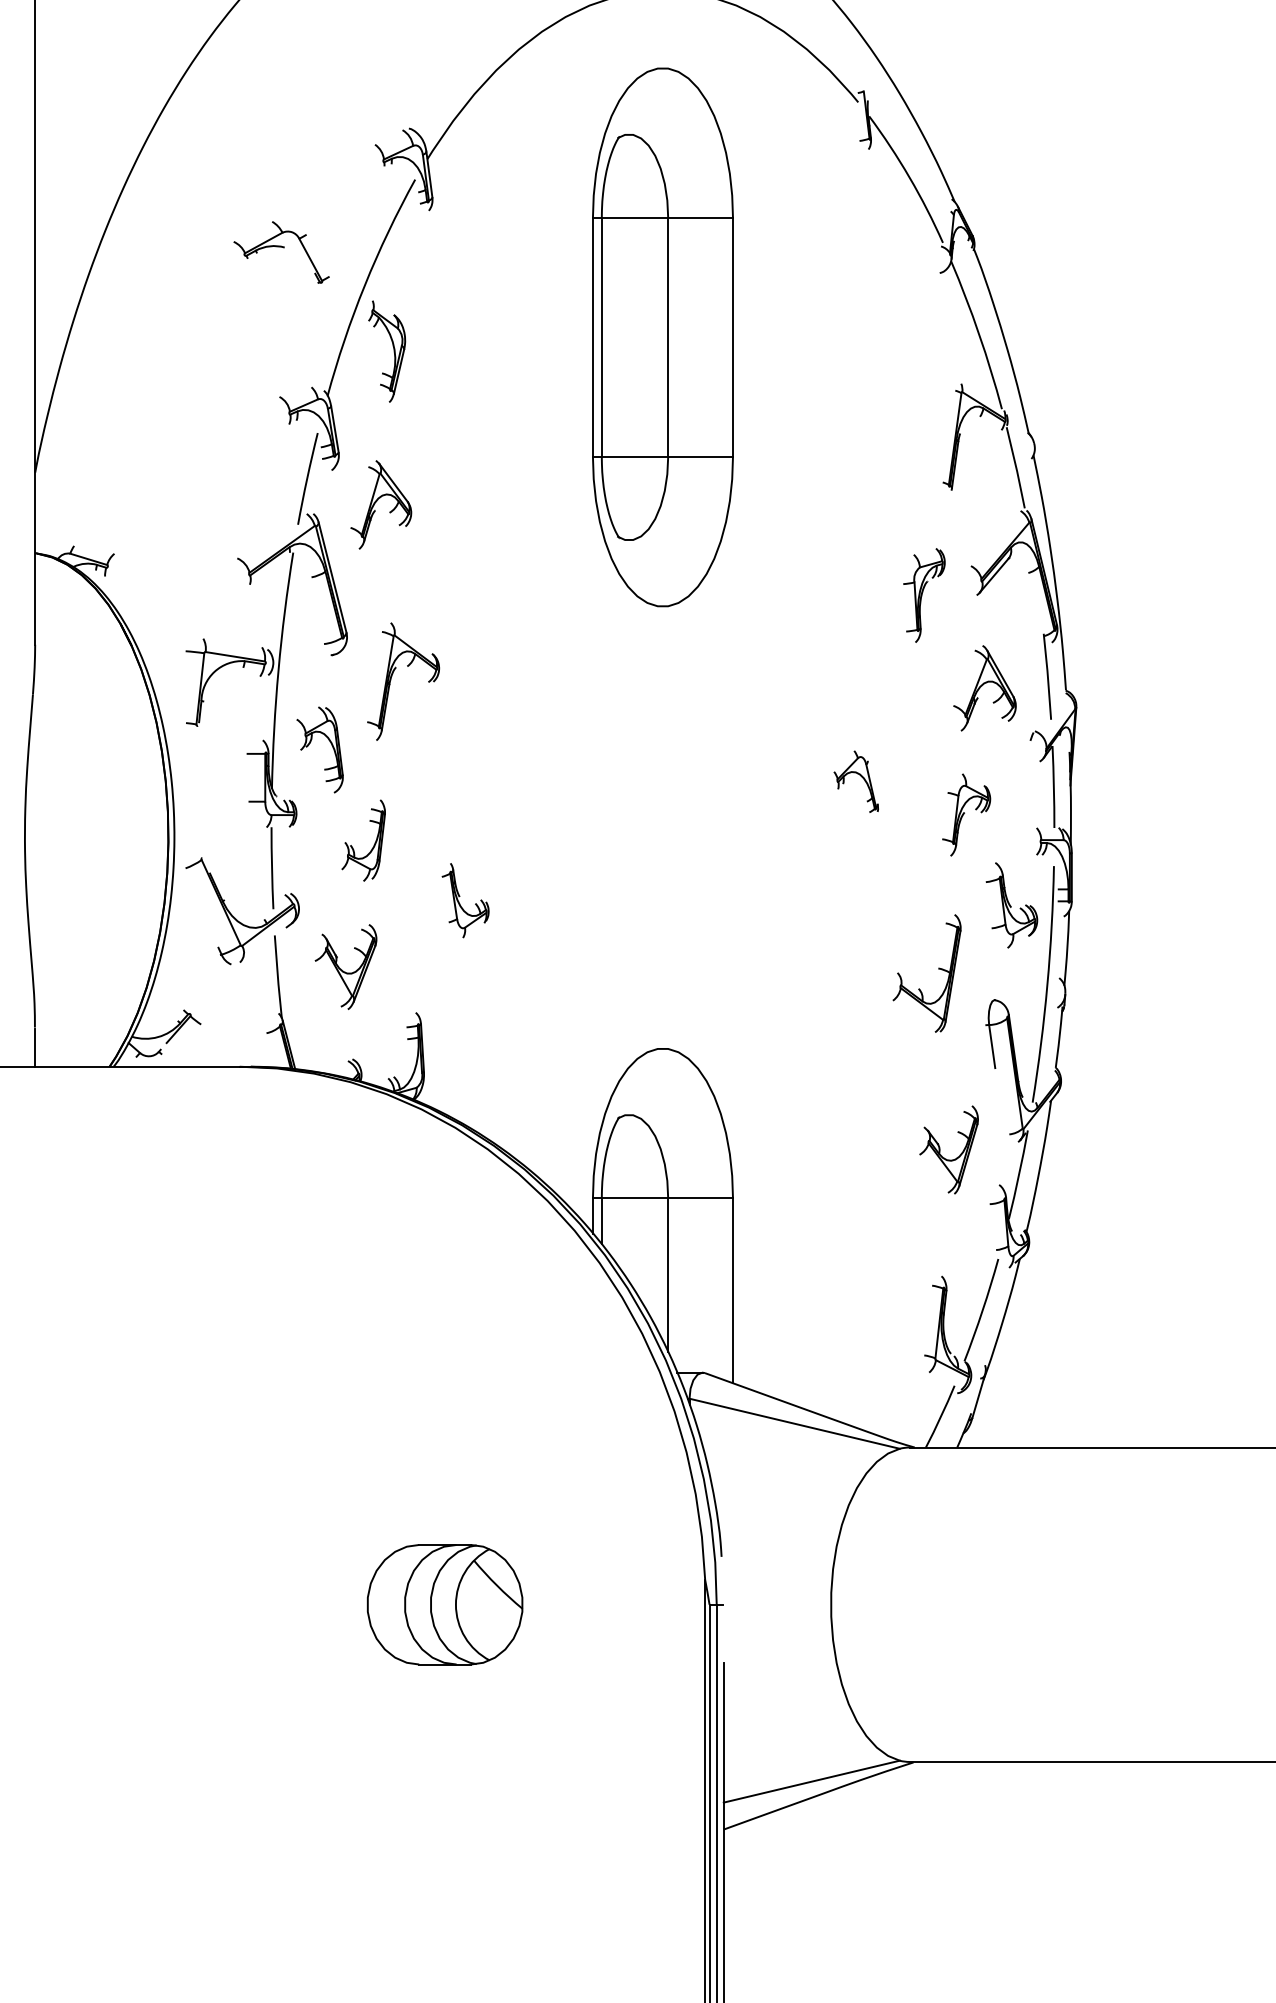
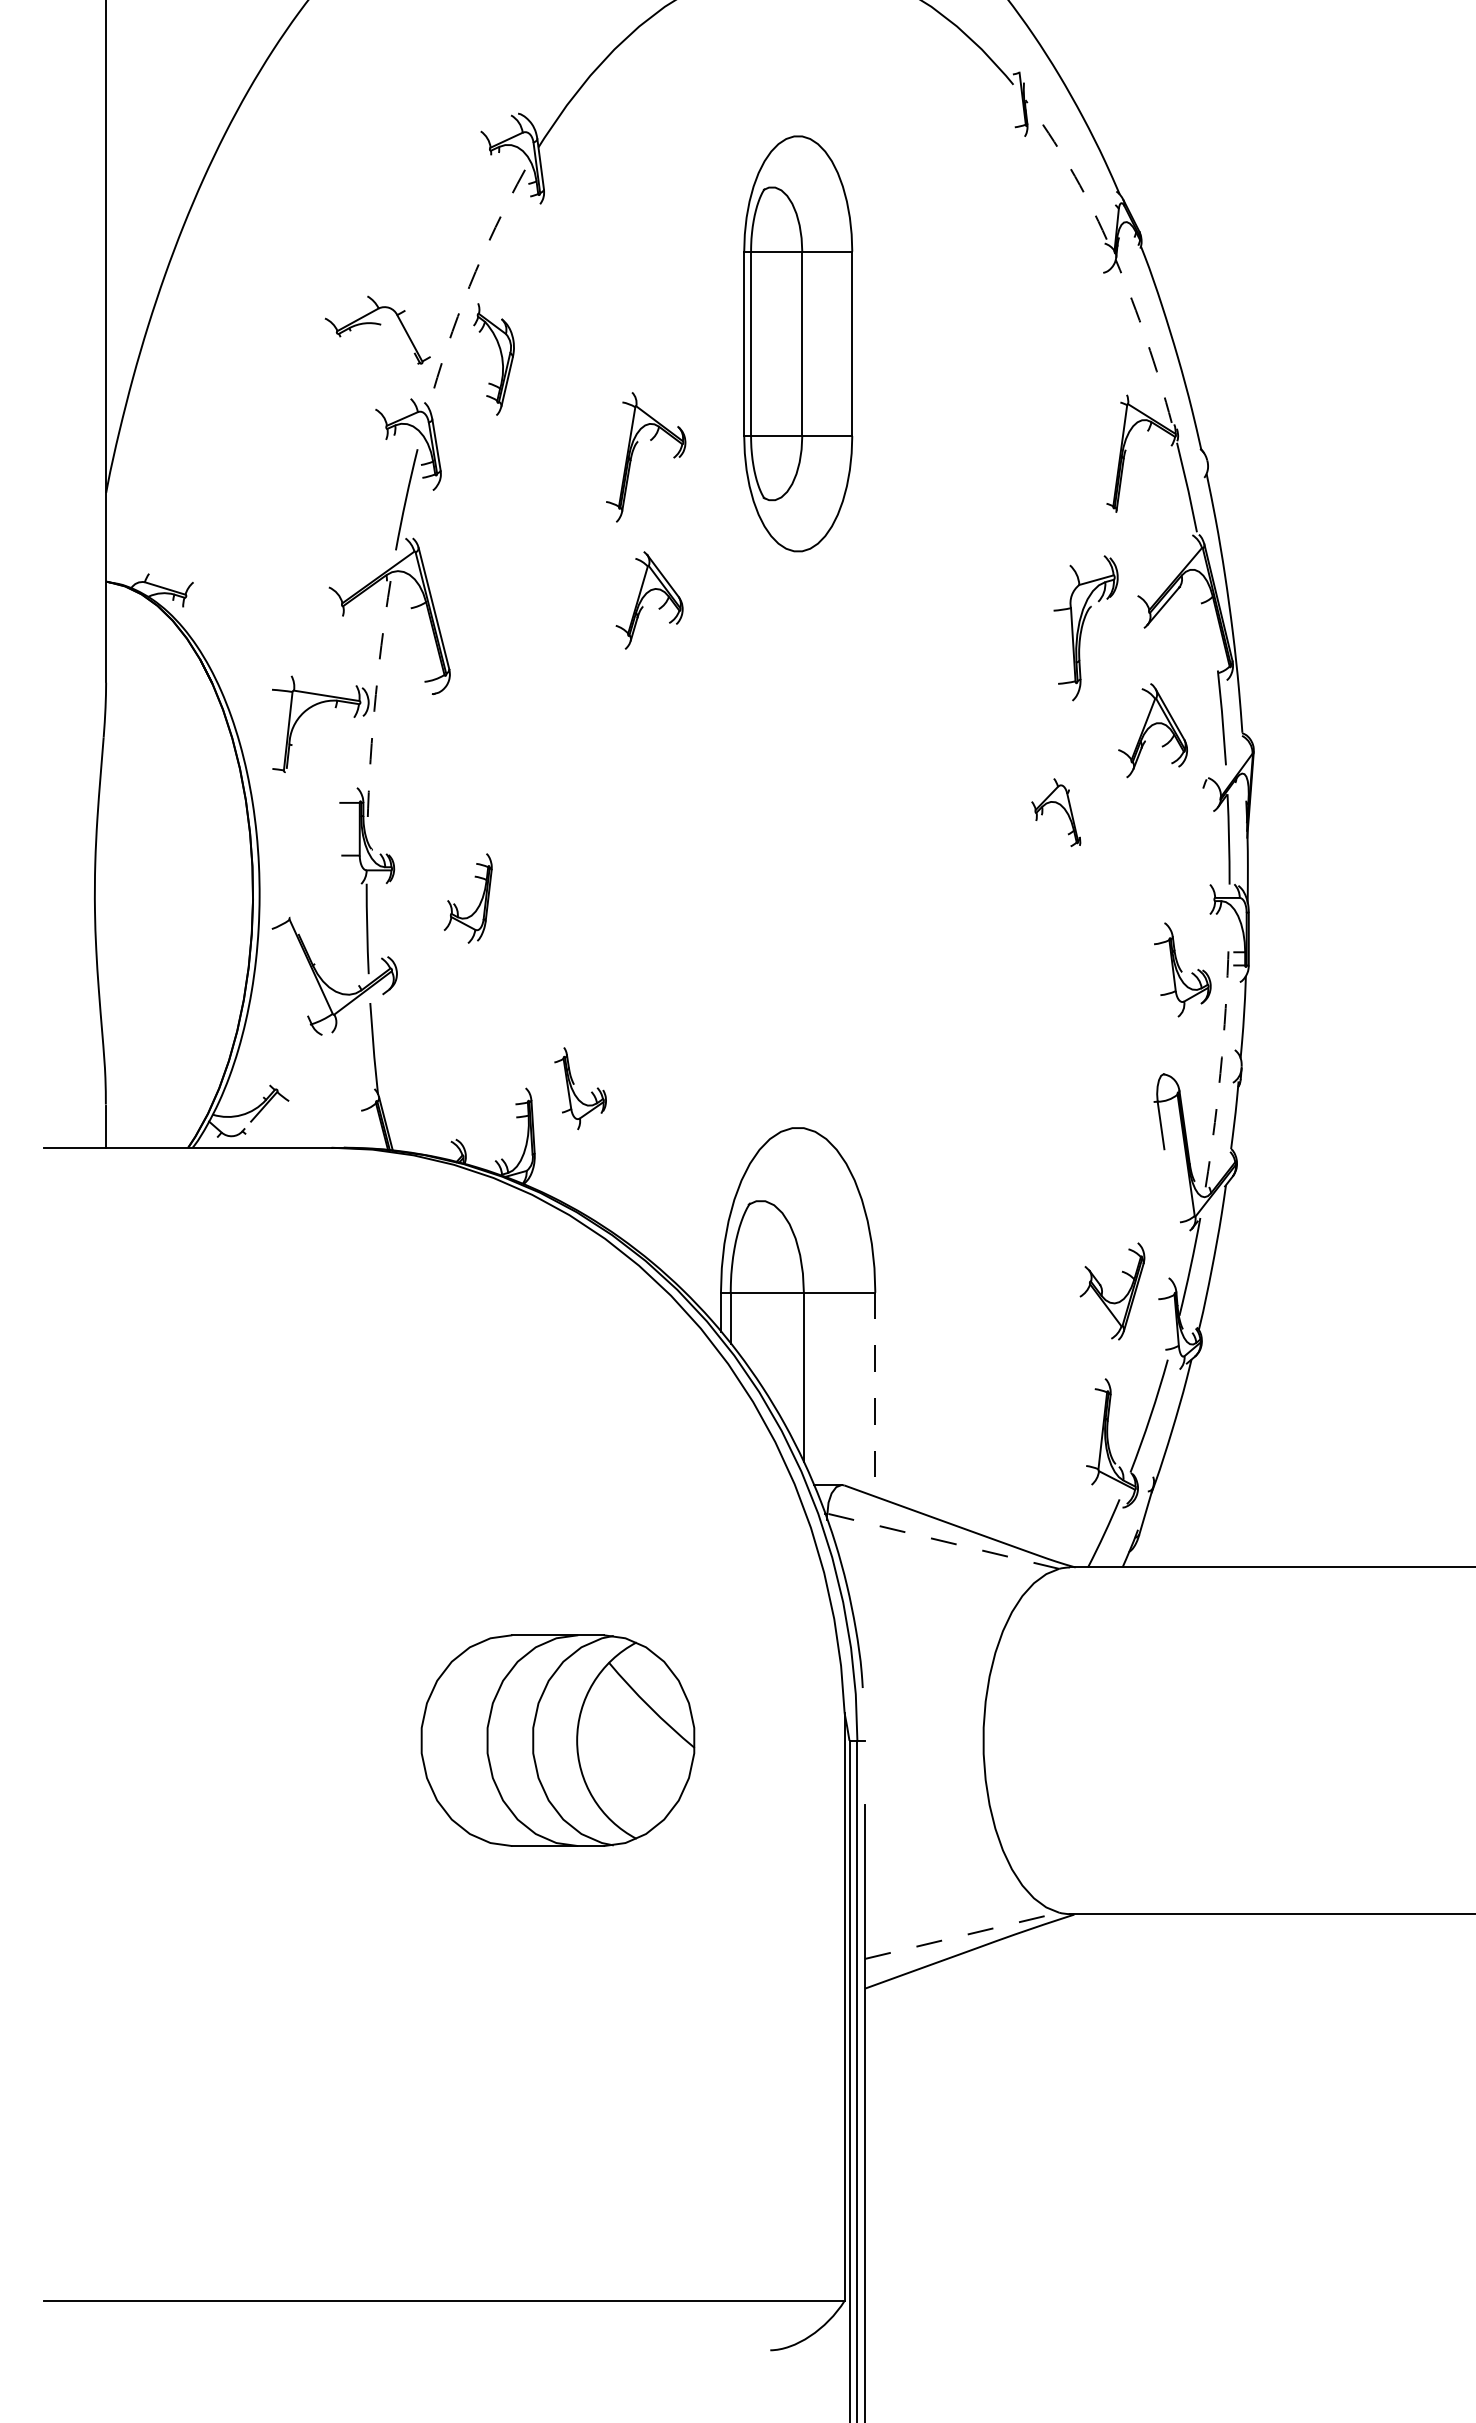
arc: (909, 177) -> (1069, 167), solid -> dashed
part: (281, 251) -> (377, 329), moved
arc: (364, 285) -> (469, 286), solid -> dashed
arc: (978, 334) -> (1146, 340), solid -> dashed
part: (663, 337) -> (798, 343), size x0.7
part: (381, 504) -> (649, 600), moved
part: (924, 595) -> (1086, 628), size x1.4
arc: (278, 670) -> (374, 710), solid -> dashed
part: (392, 678) -> (633, 453), moved
part: (311, 742) -> (410, 790), removed
part: (861, 777) -> (1061, 807), moved
part: (966, 814) -> (1132, 869), removed
part: (460, 903) -> (574, 1091), moved
part: (345, 966) -> (448, 1037), removed
part: (938, 969) -> (1101, 1040), removed
arc: (1047, 984) -> (1221, 1057), solid -> dashed
part: (945, 1158) -> (1108, 1300), moved
line: (733, 1290) -> (875, 1394), solid -> dashed
line: (793, 1423) -> (942, 1541), solid -> dashed
part: (444, 1604) -> (557, 1740), size x1.6
line: (812, 1781) -> (962, 1935), solid -> dashed

